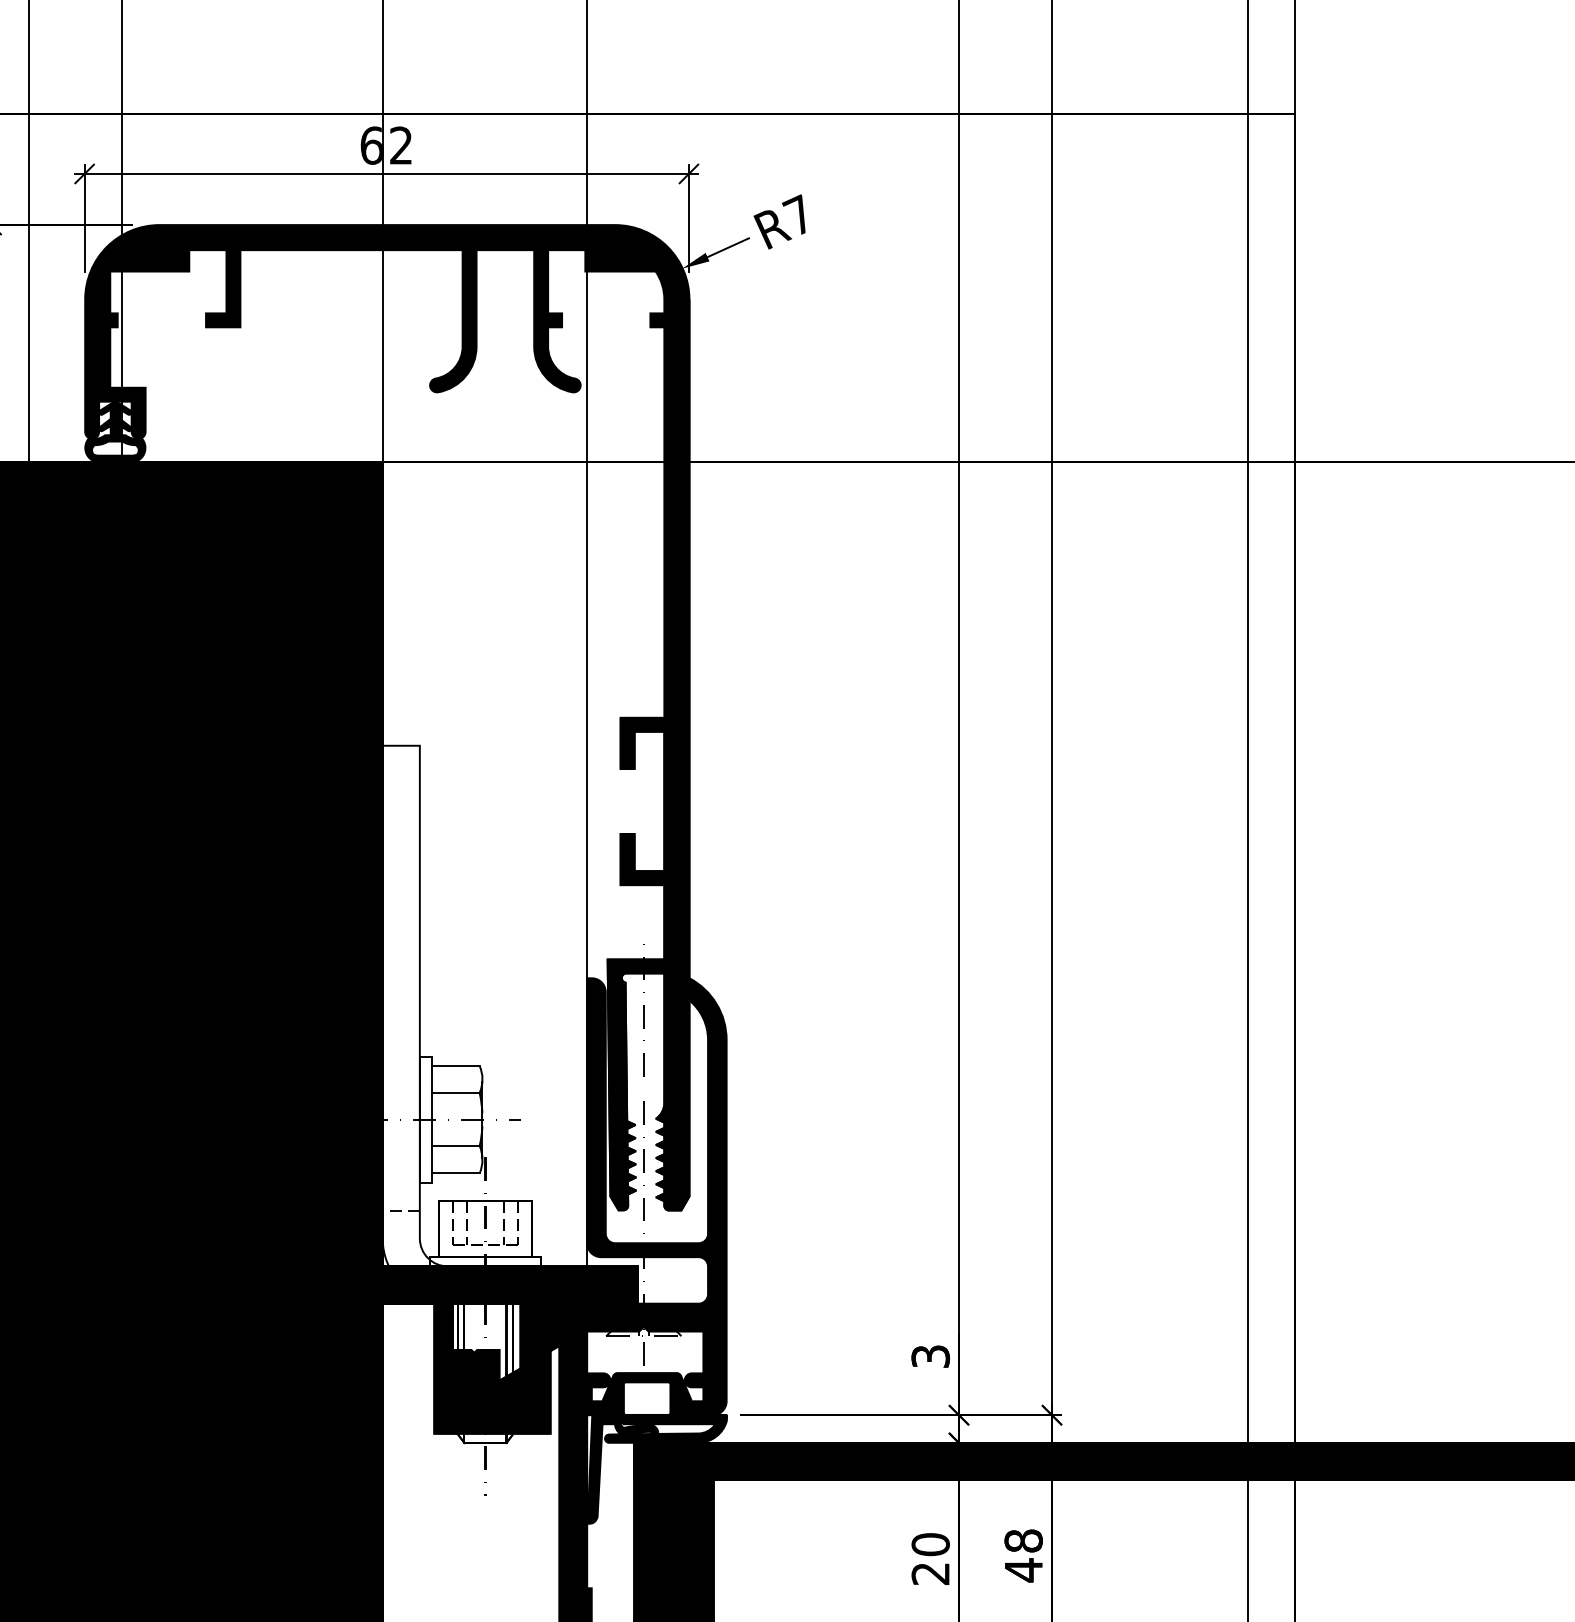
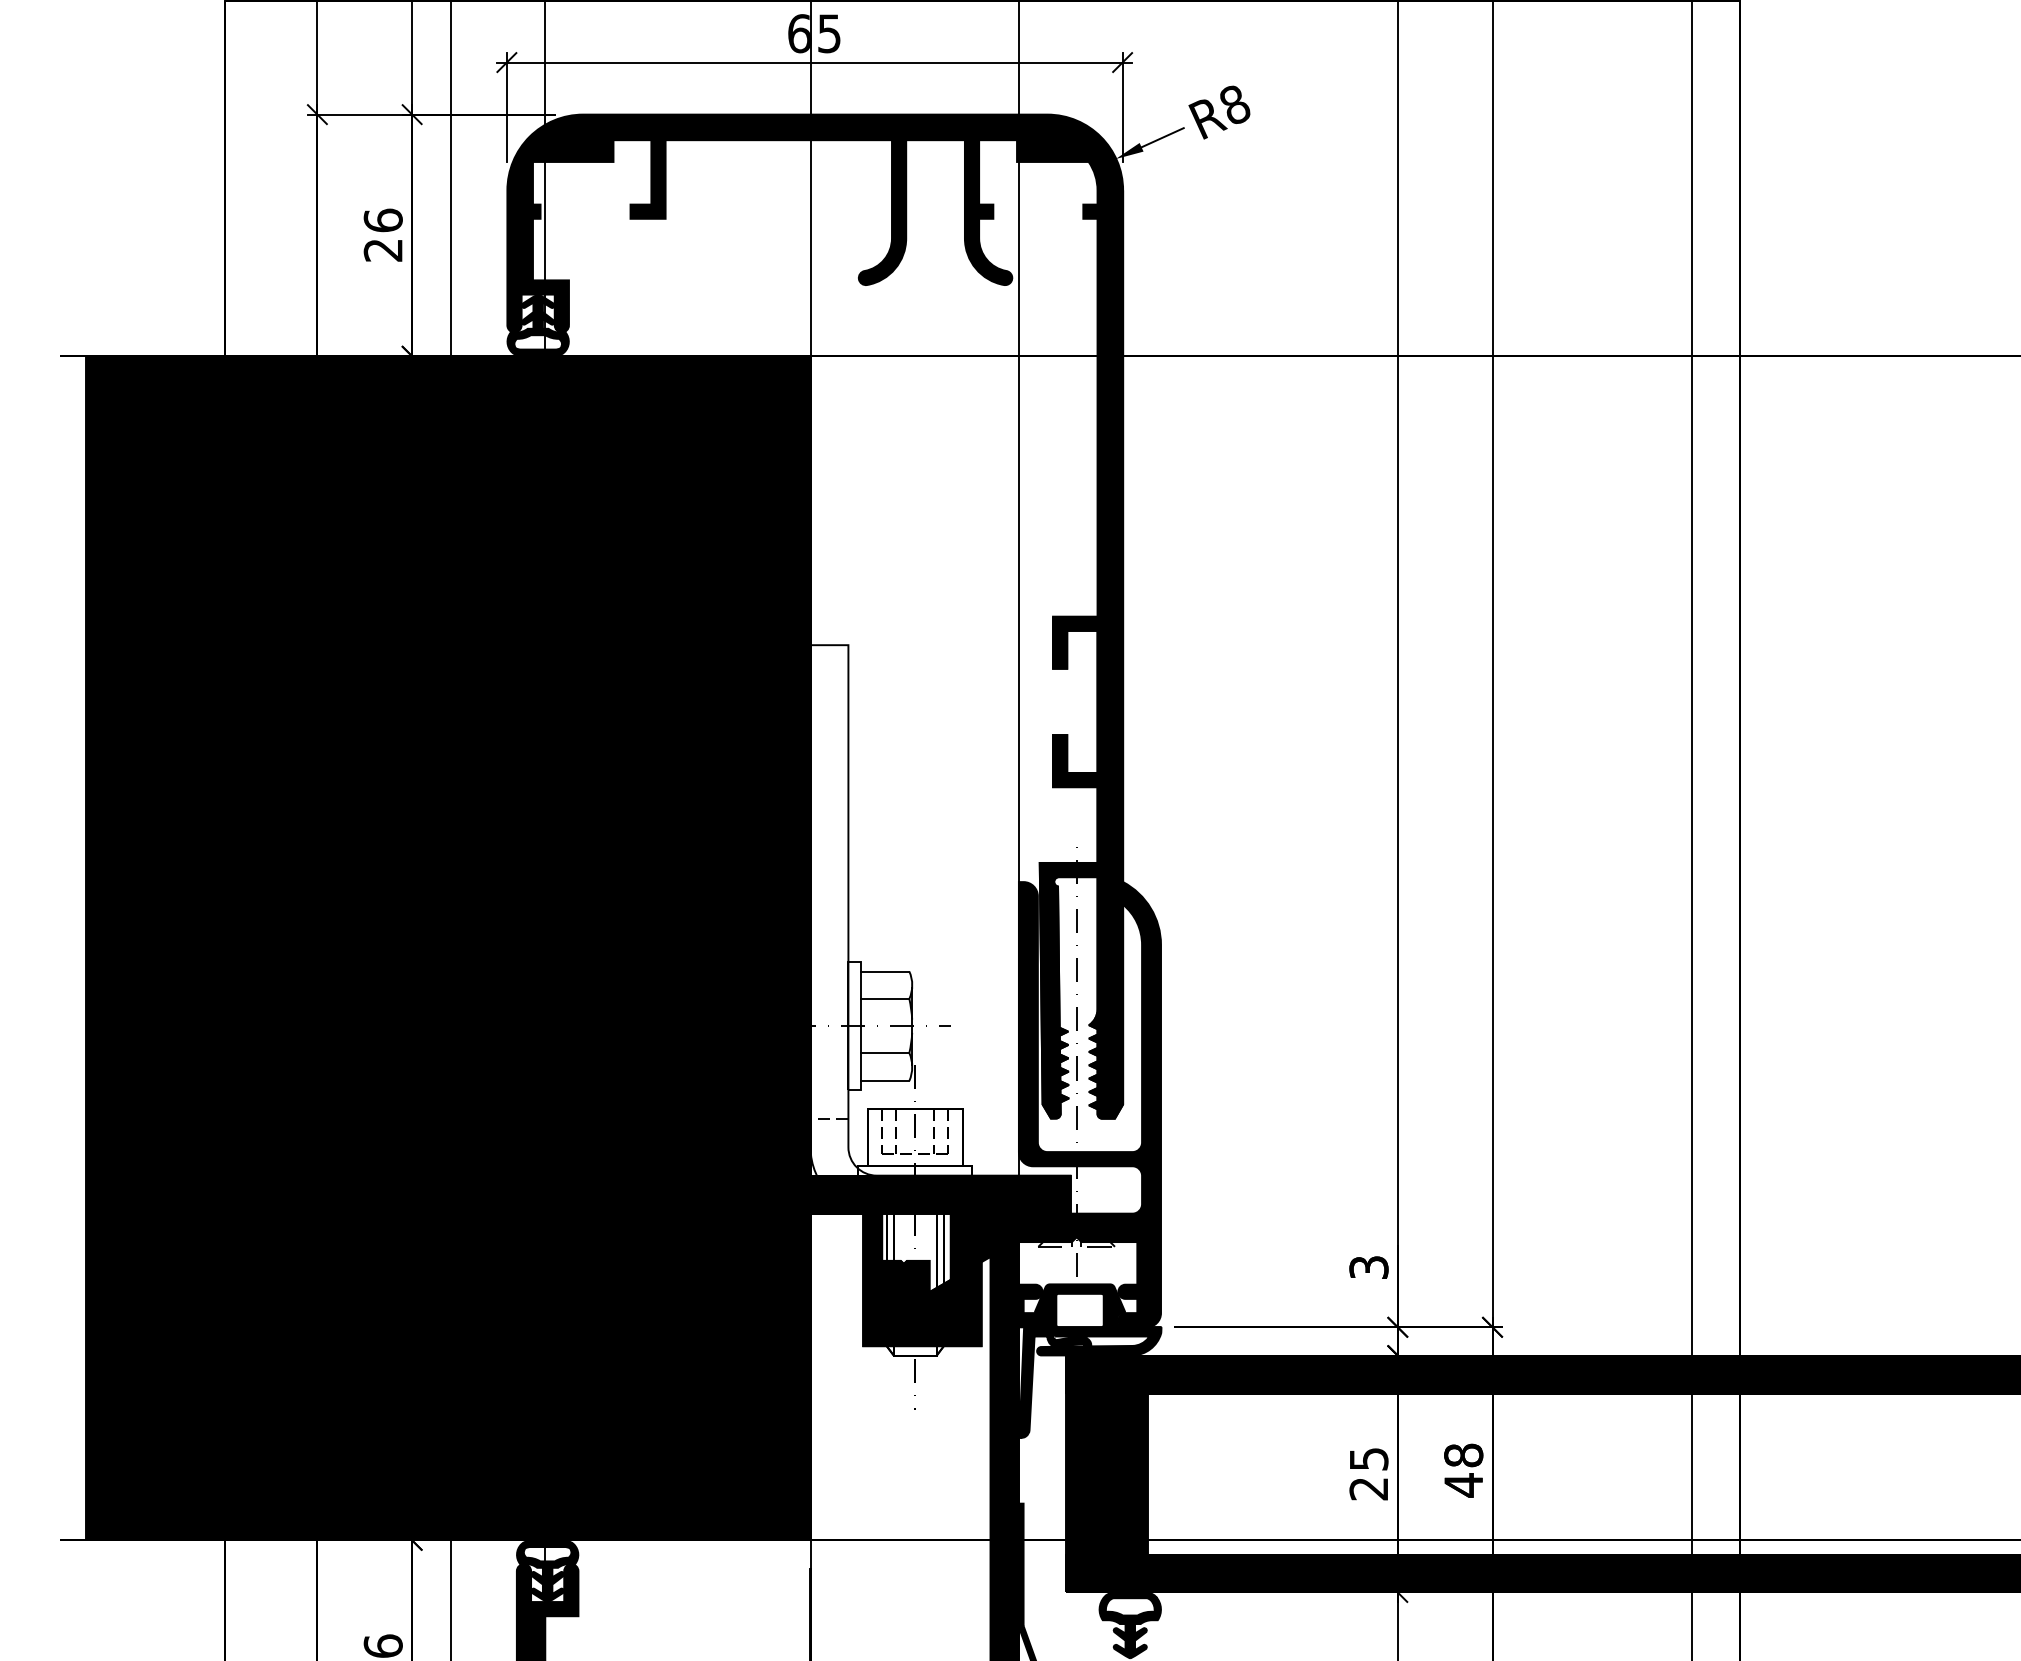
text: (401, 145) -> (829, 33), 62 -> 65
text: (797, 214) -> (1233, 103), R7 -> R8
text: (930, 1543) -> (1368, 1458), 20 -> 25

